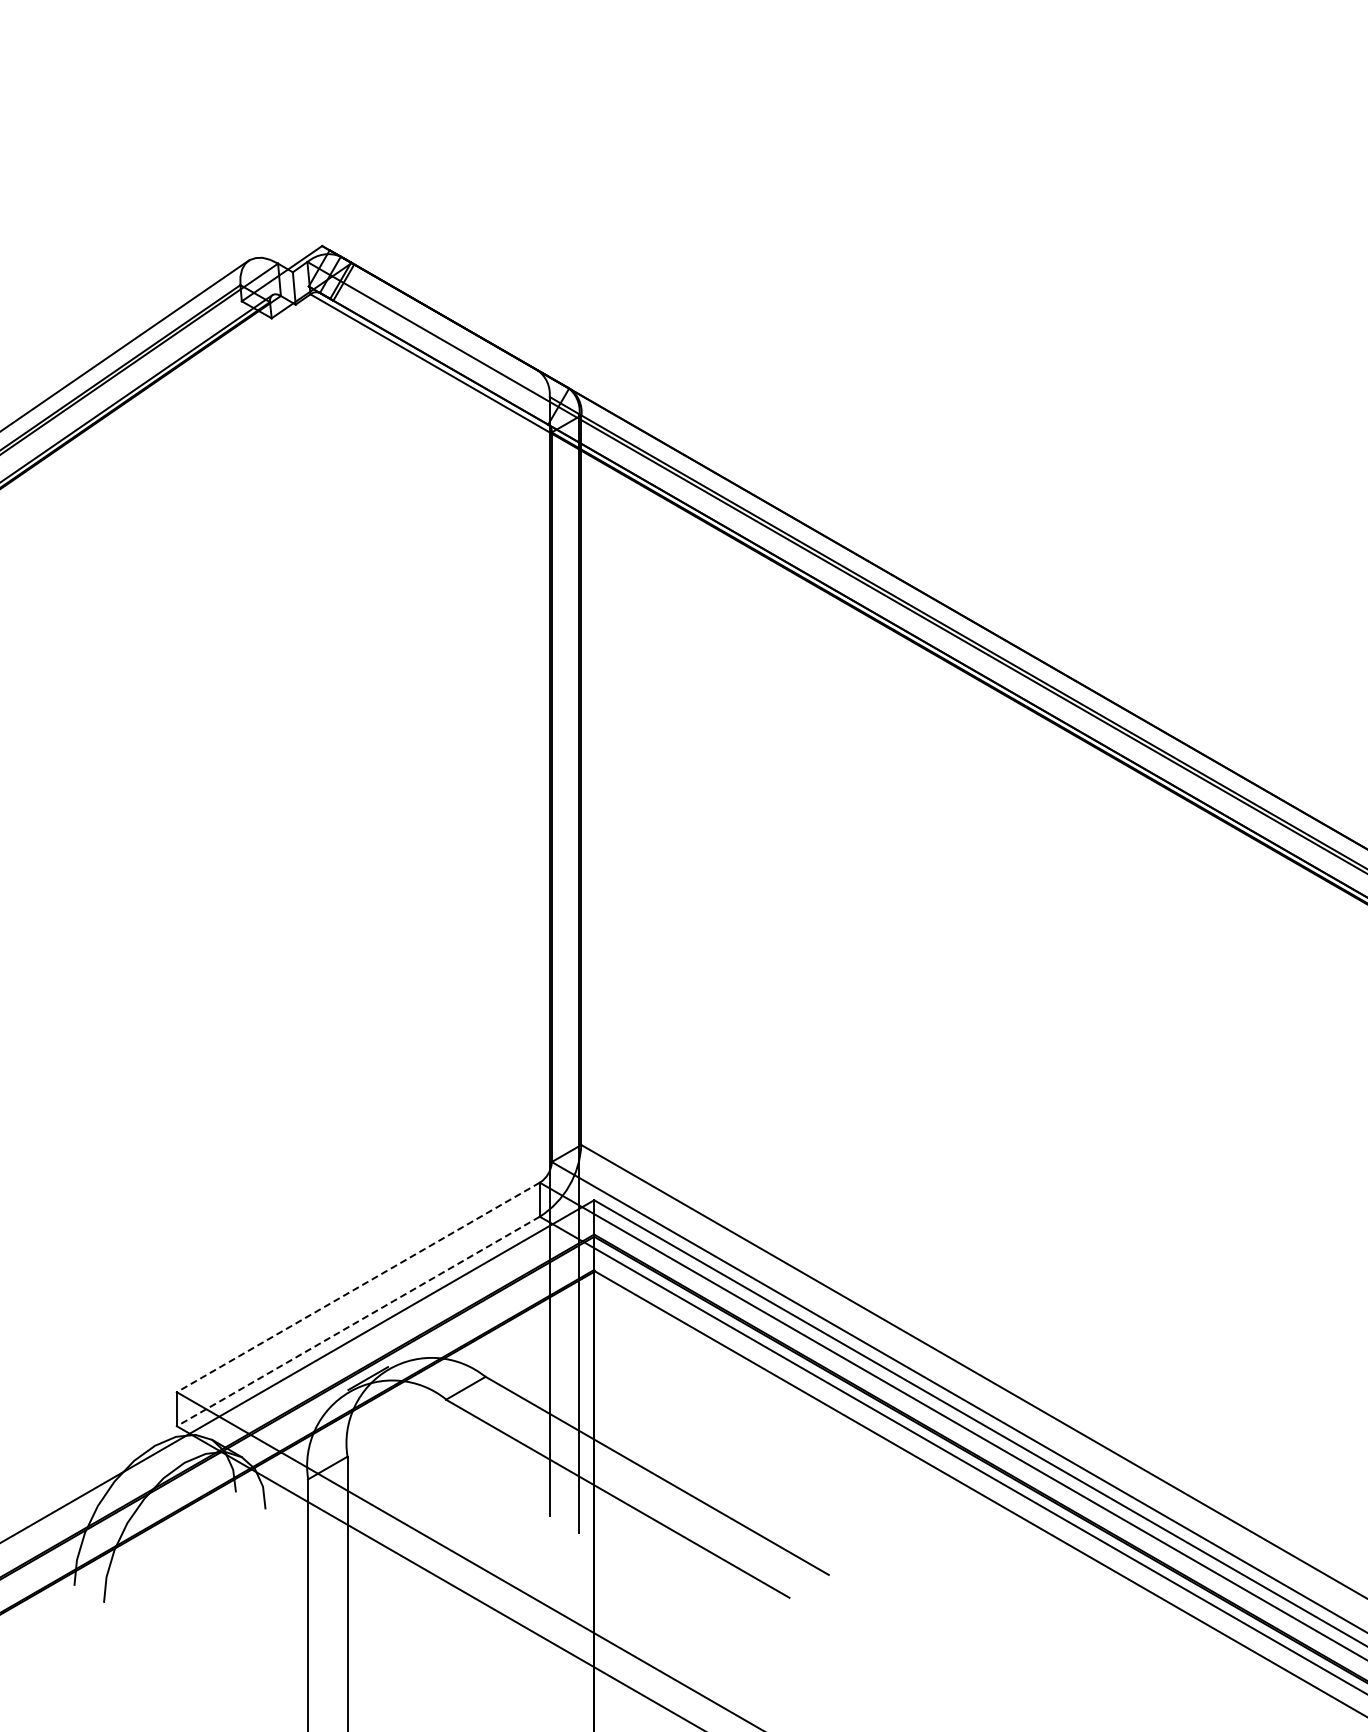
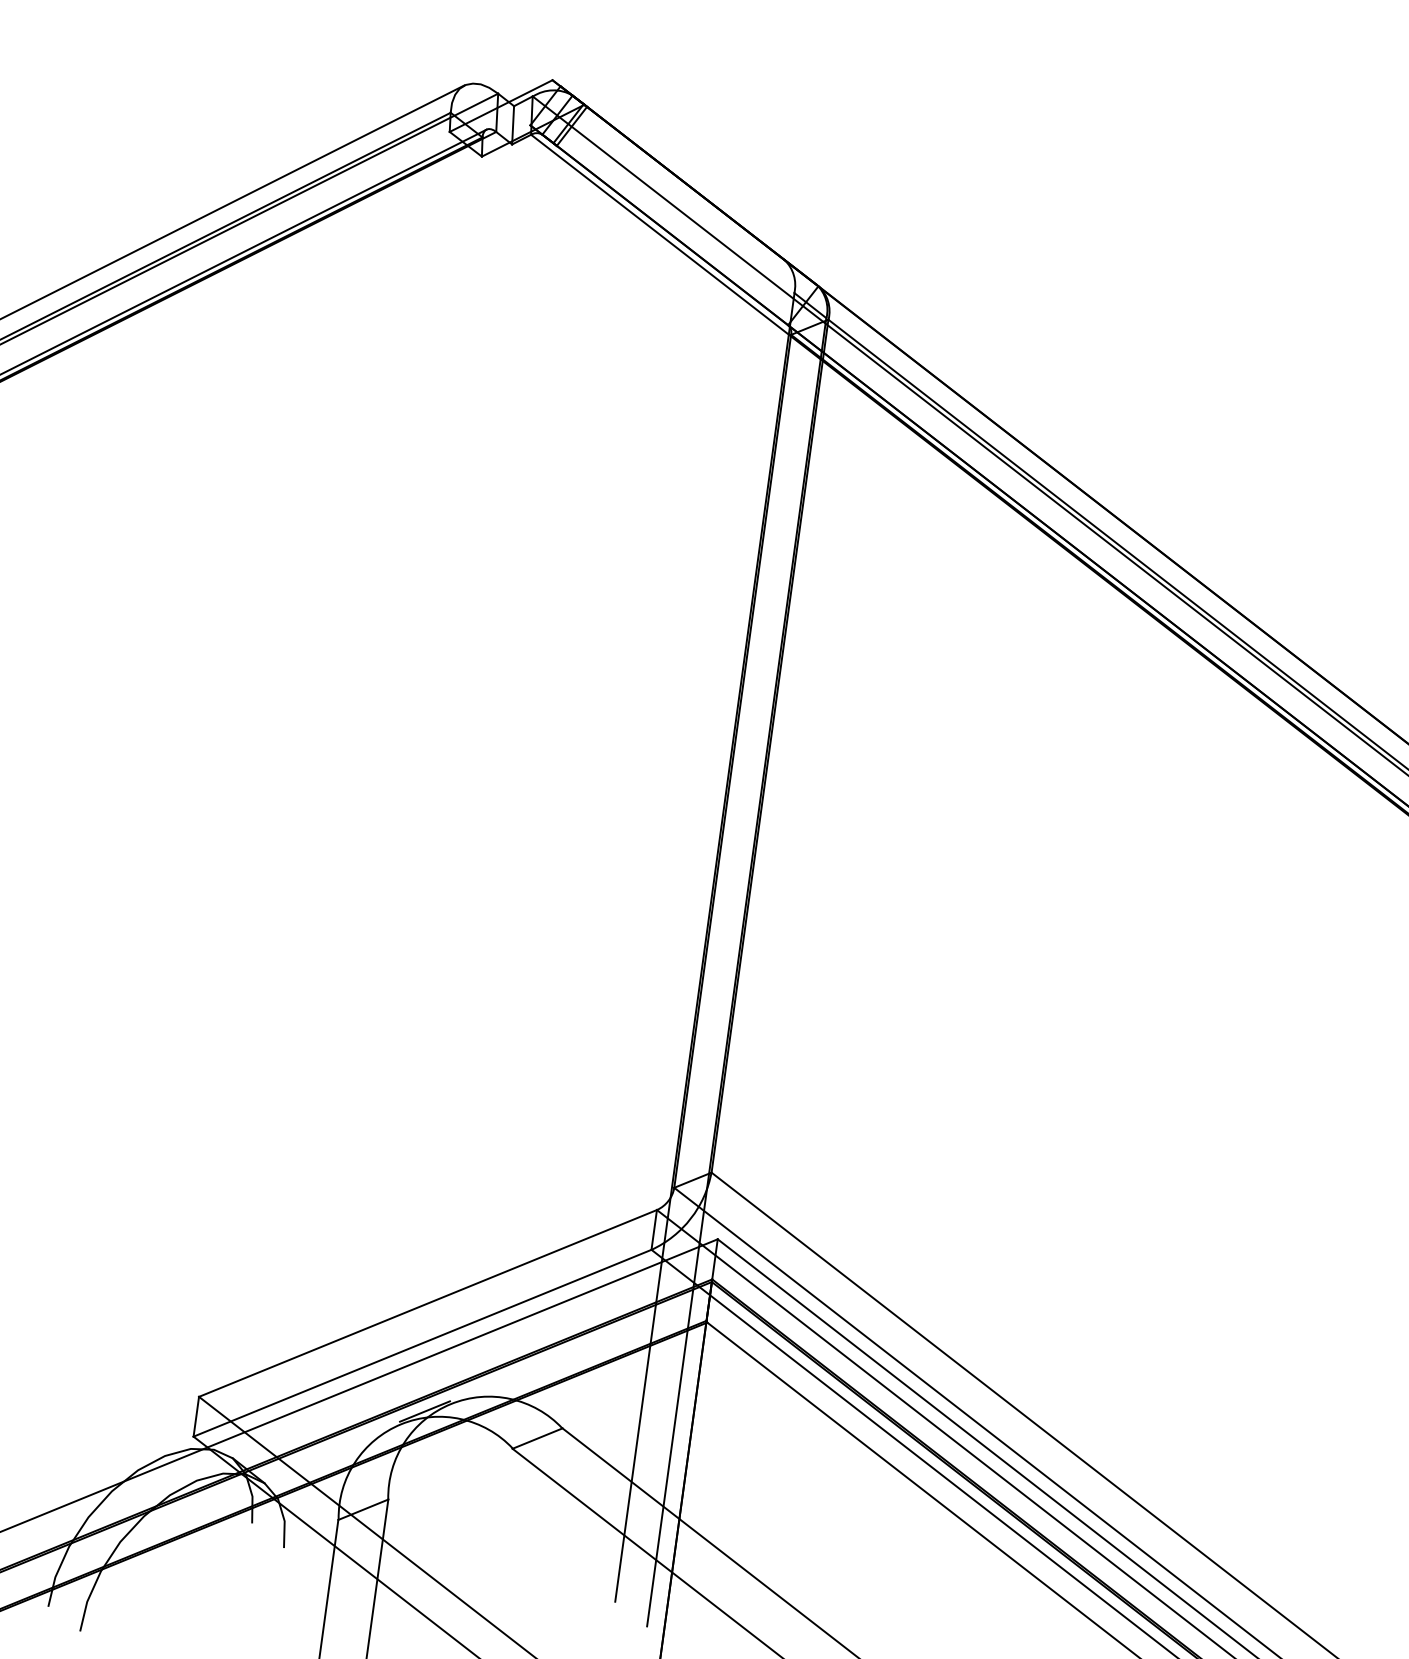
line: (358, 1287) -> (428, 1303), dashed -> solid
line: (358, 1321) -> (422, 1343), dashed -> solid

